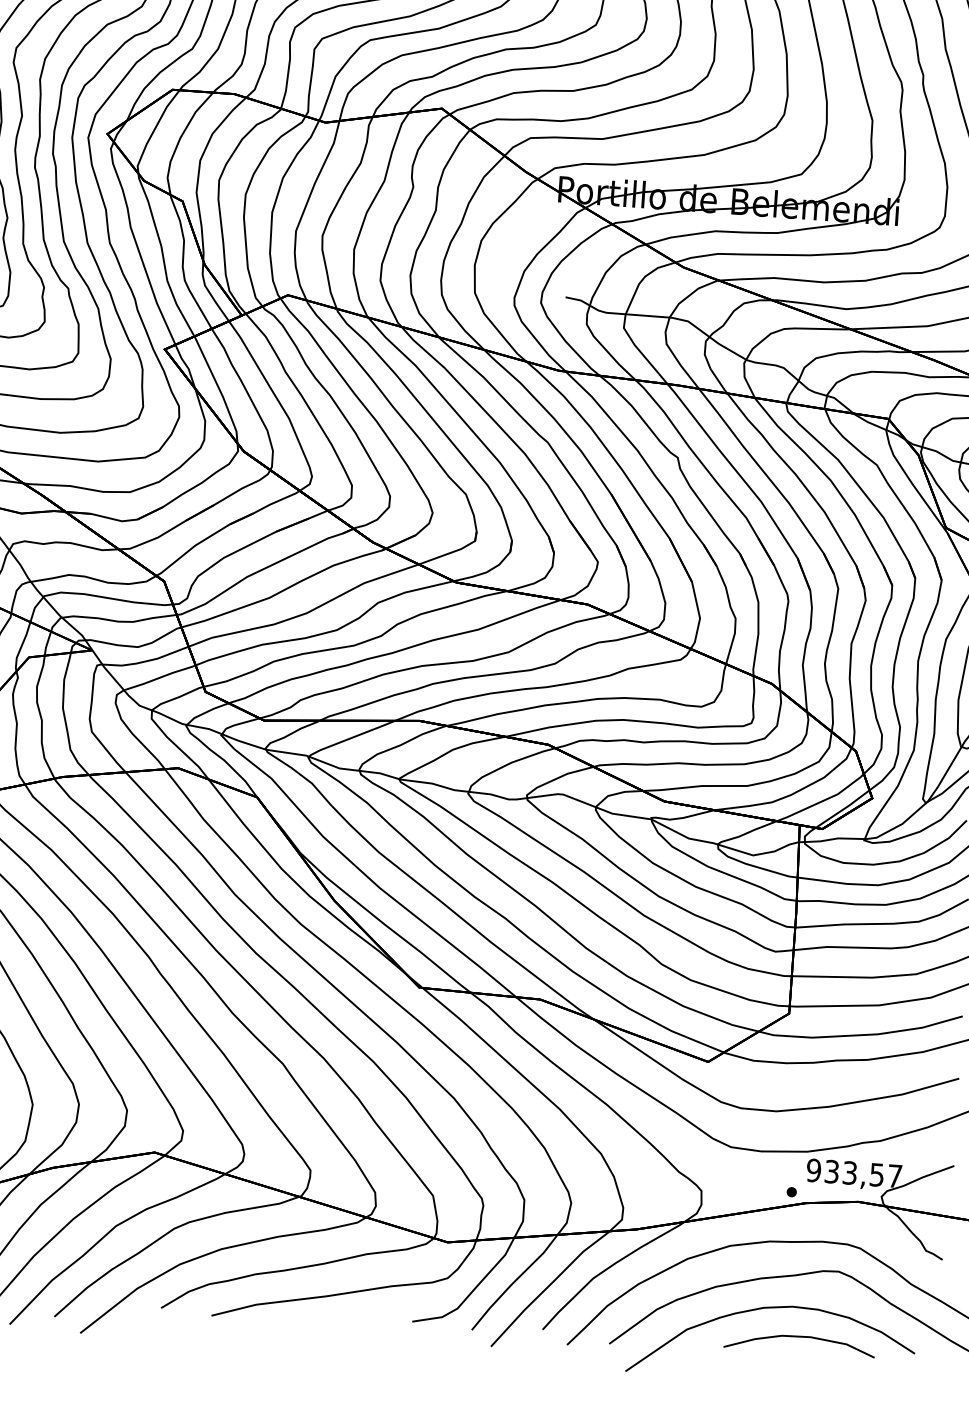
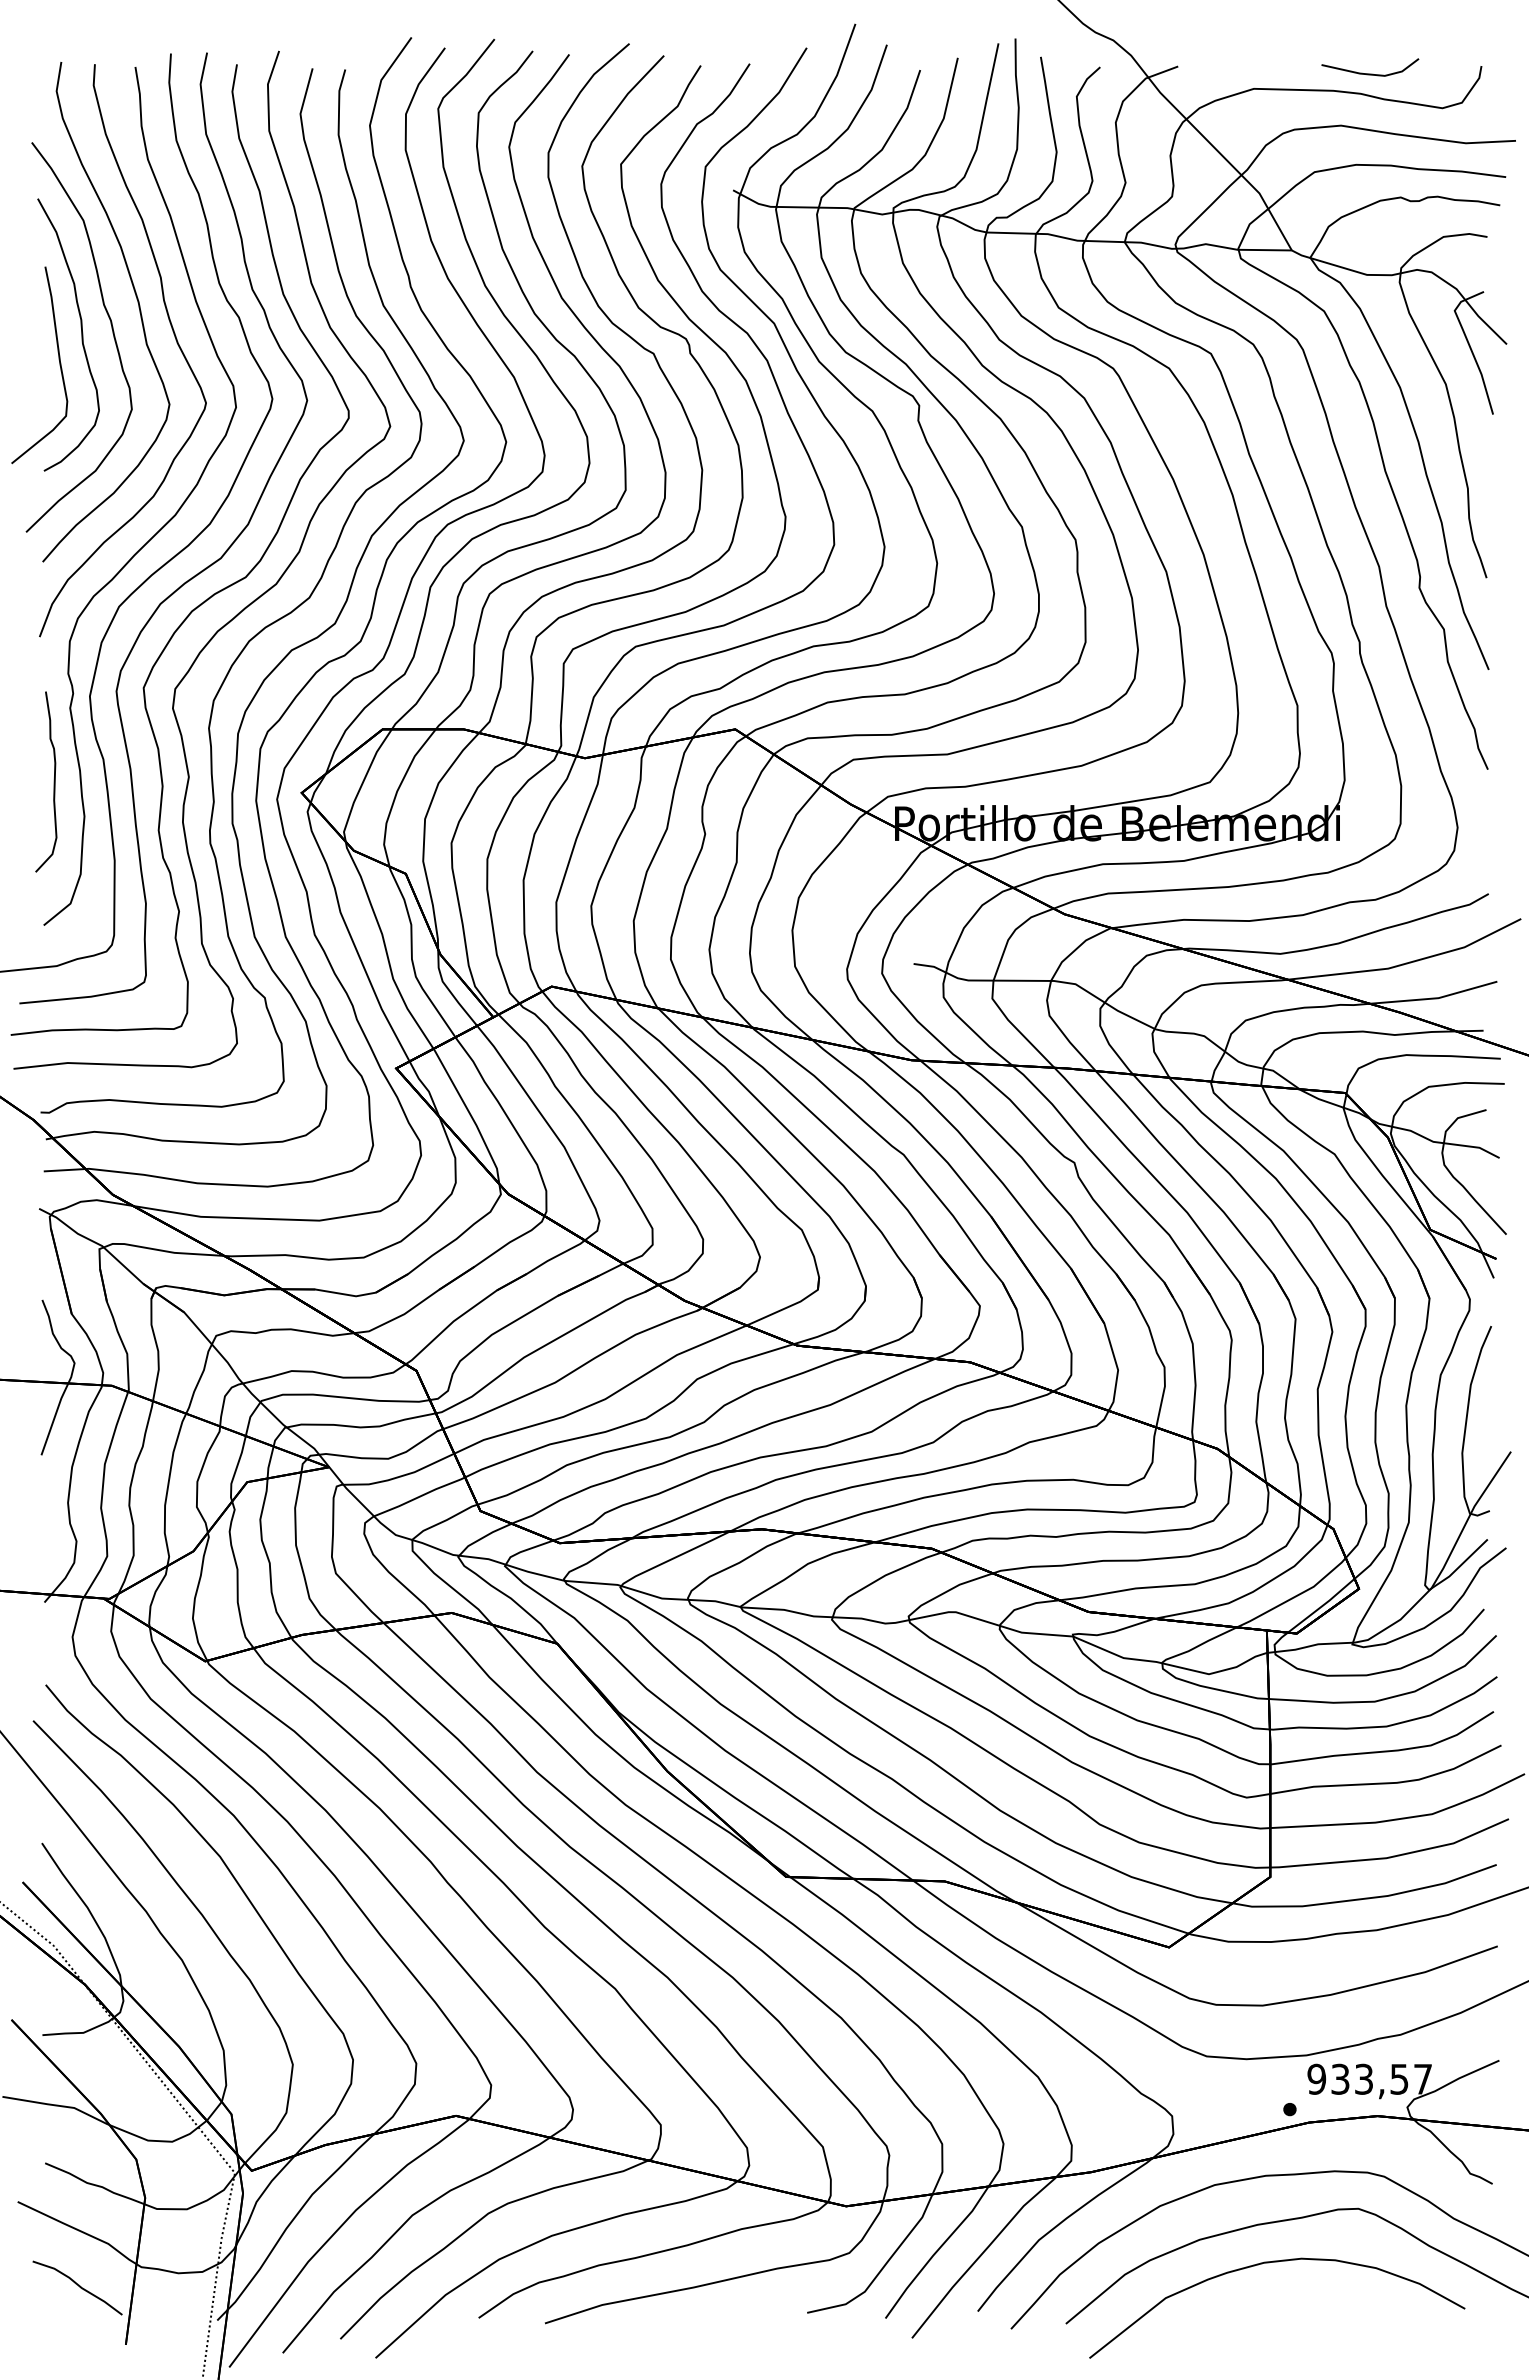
curve: (797, 1337) -> (1310, 2298), removed

